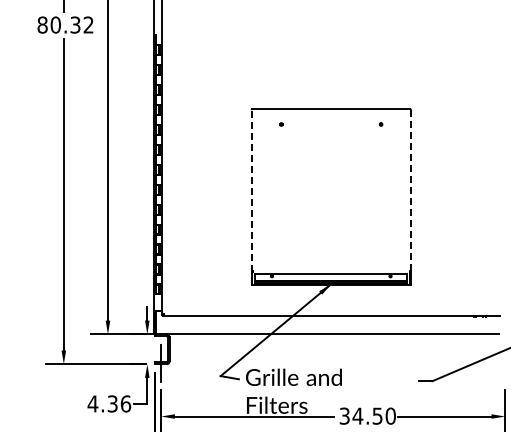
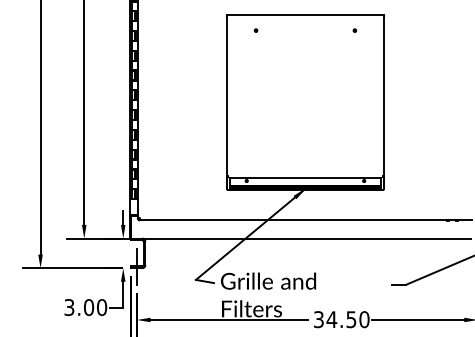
line: (251, 190) -> (226, 96), dashed -> solid
line: (410, 190) -> (384, 96), dashed -> solid
text: (109, 403) -> (85, 307), 4.36 -> 3.00

